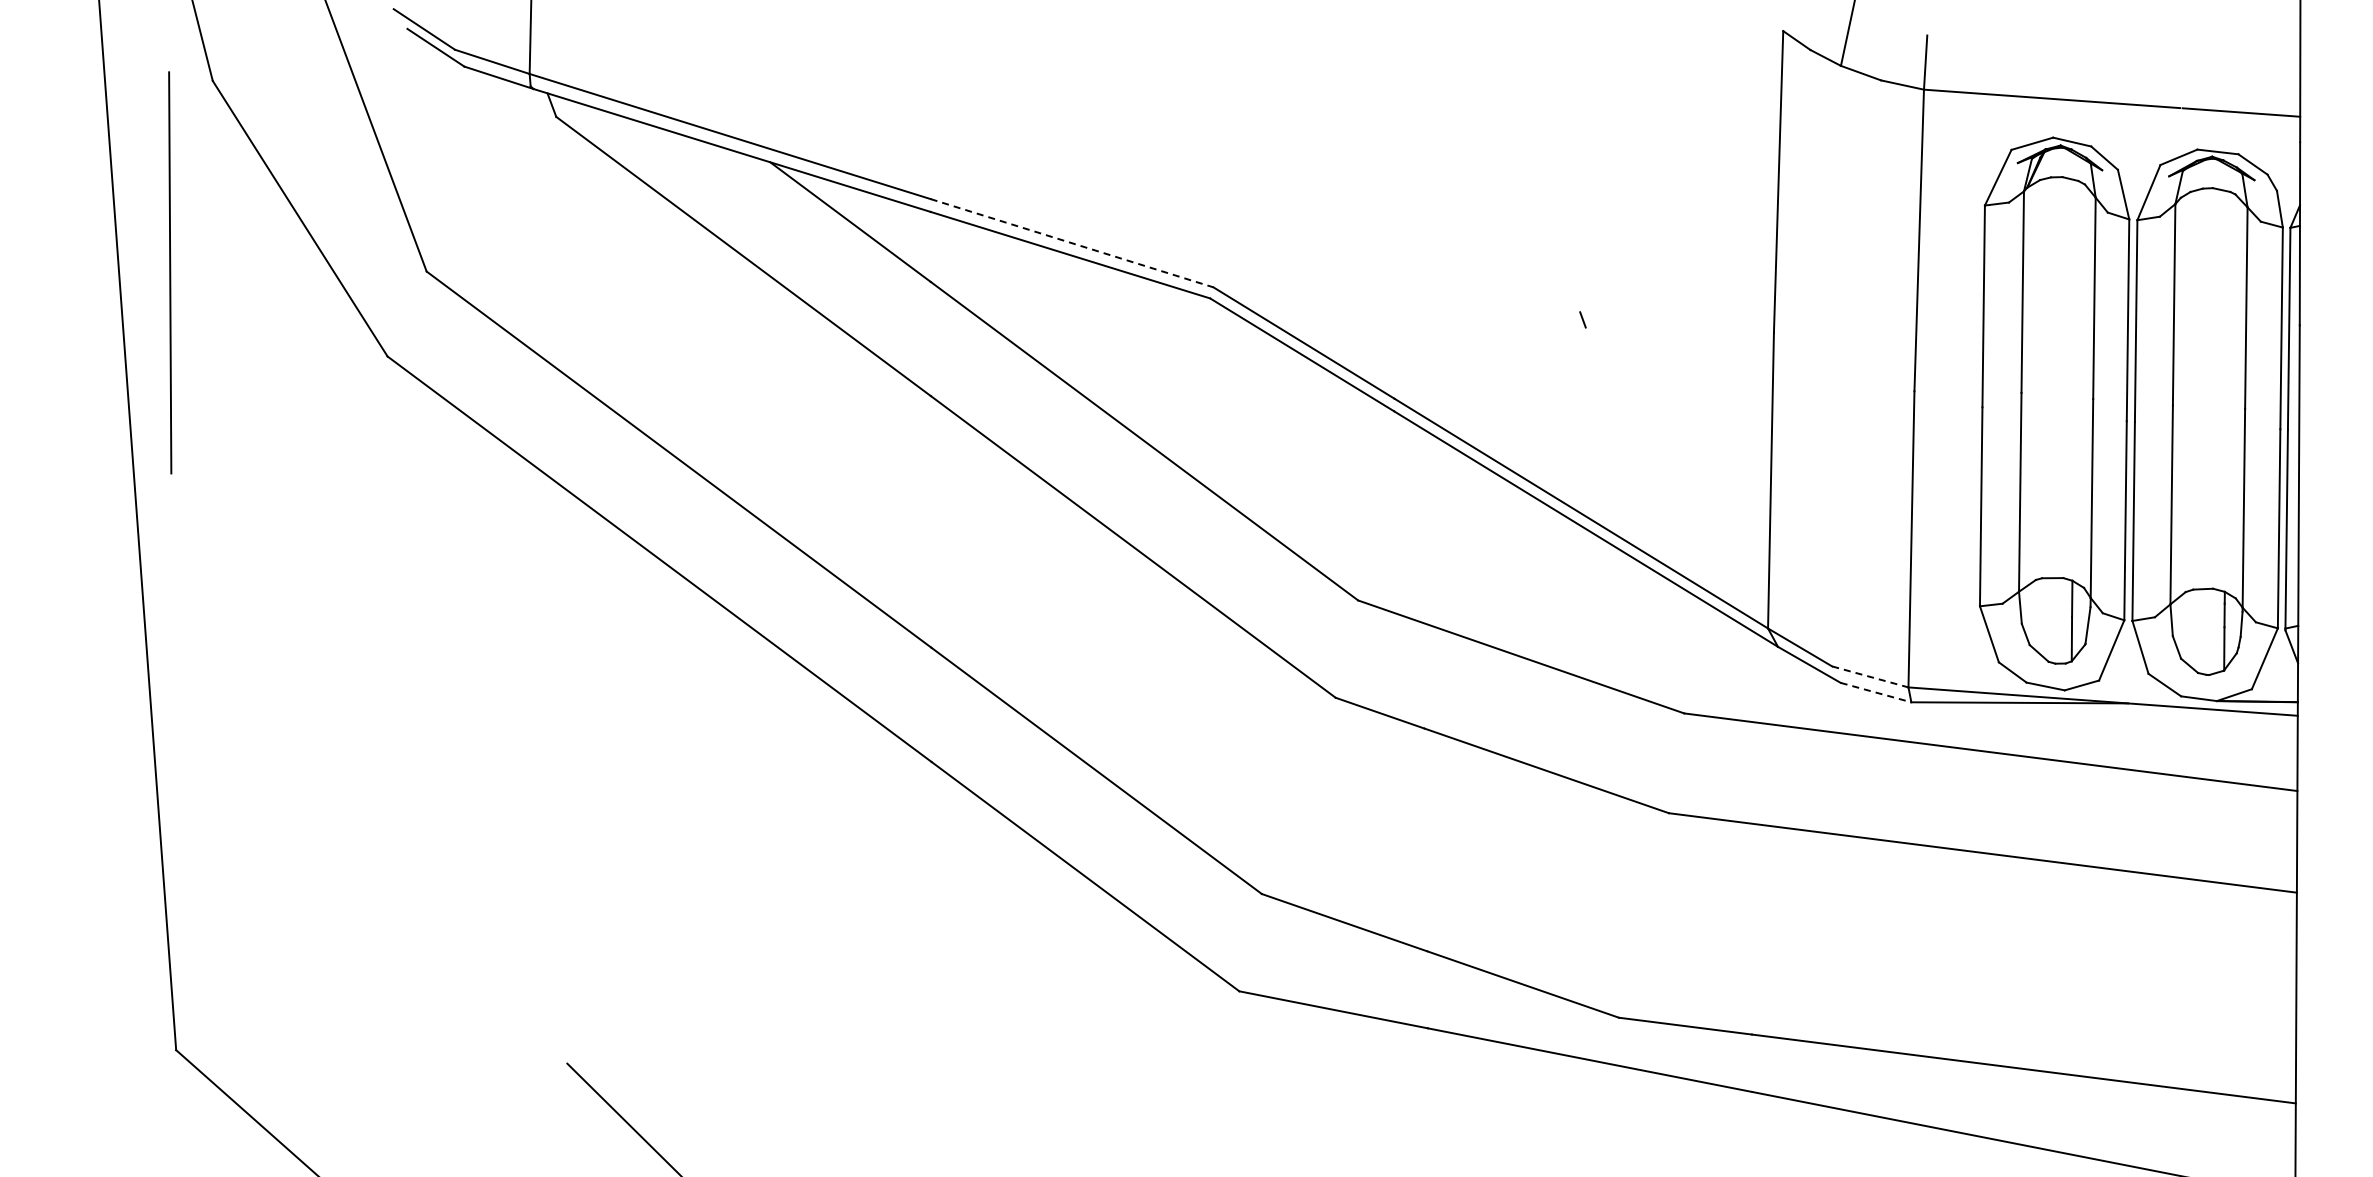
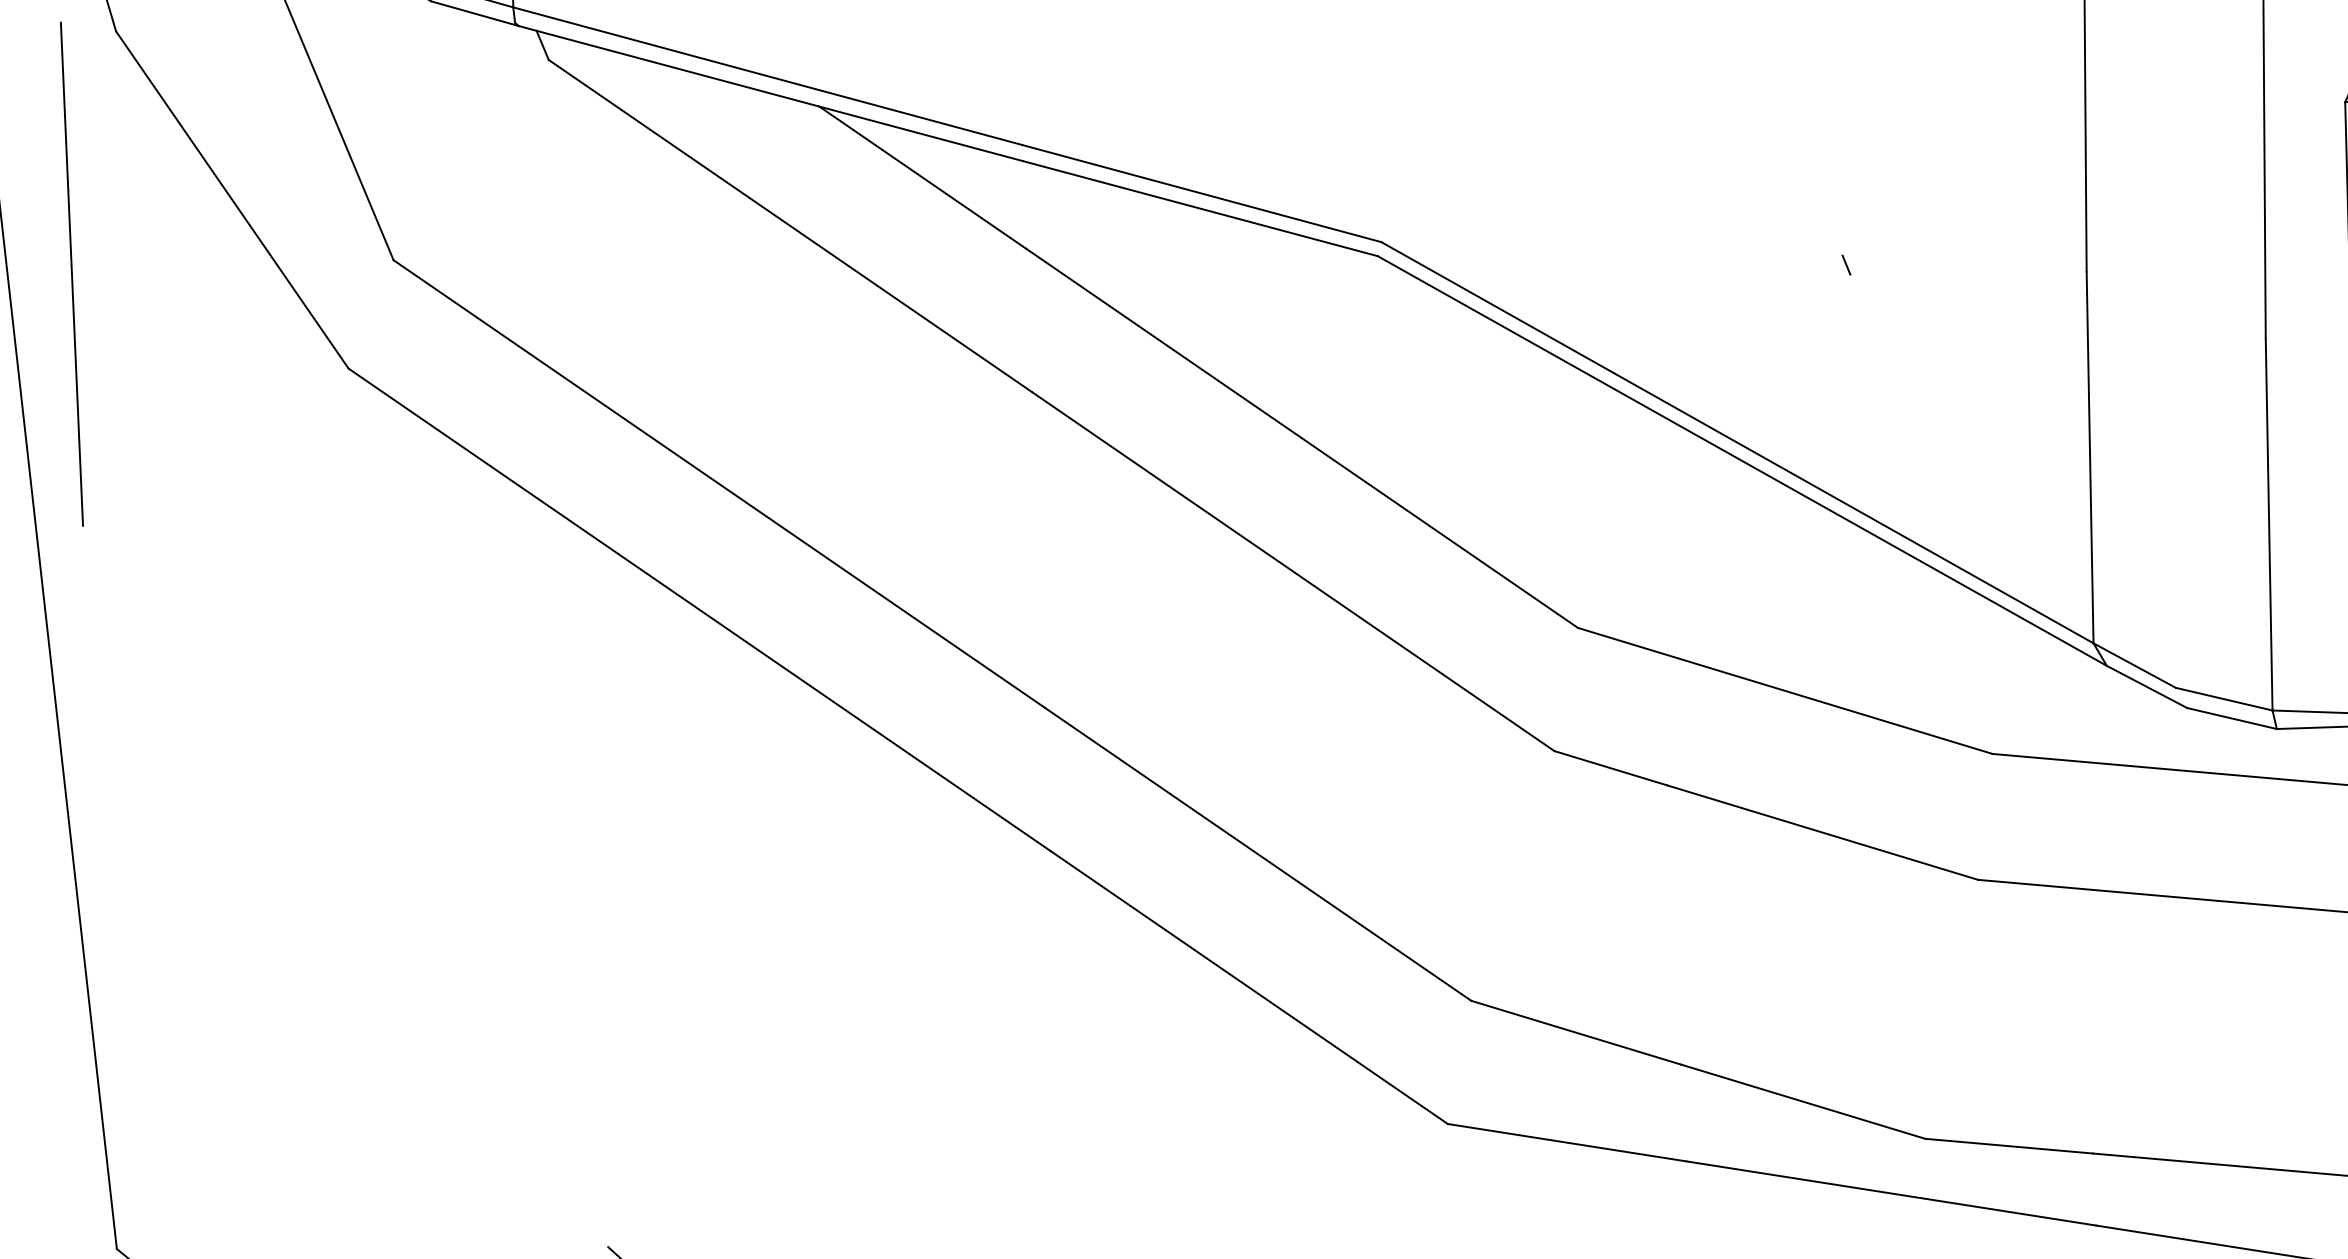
line: (1072, 243) -> (1202, 193), dashed -> solid
line: (1870, 676) -> (2224, 698), dashed -> solid
line: (1876, 692) -> (2232, 718), dashed -> solid

